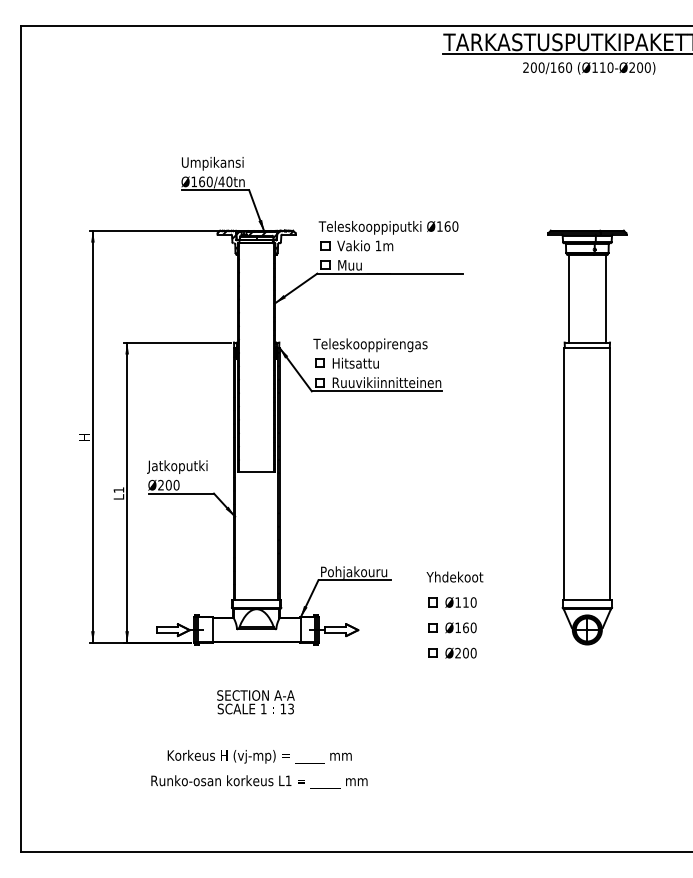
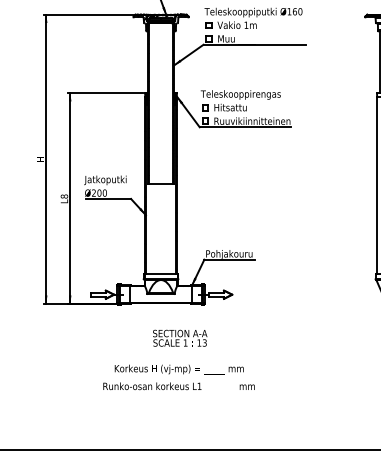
text: (118, 490) -> (64, 196), L1 -> L8
part: (456, 607) -> (301, 278), removed
text: (255, 702) -> (179, 338), moved
text: (259, 769) -> (179, 378), moved

